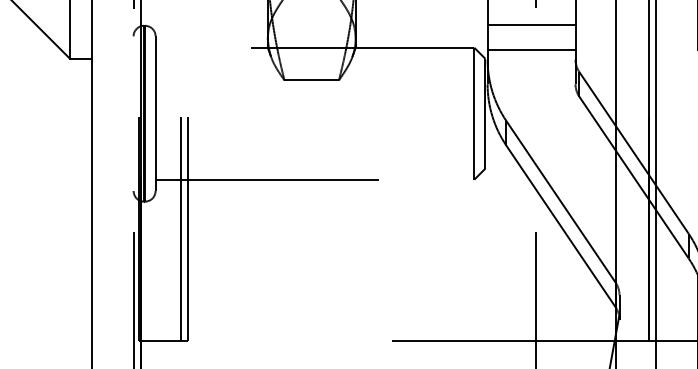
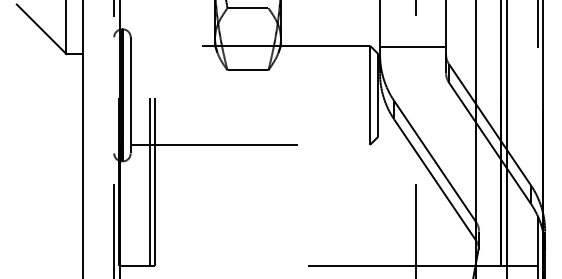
line: (532, 24) -> (413, 28), removed

